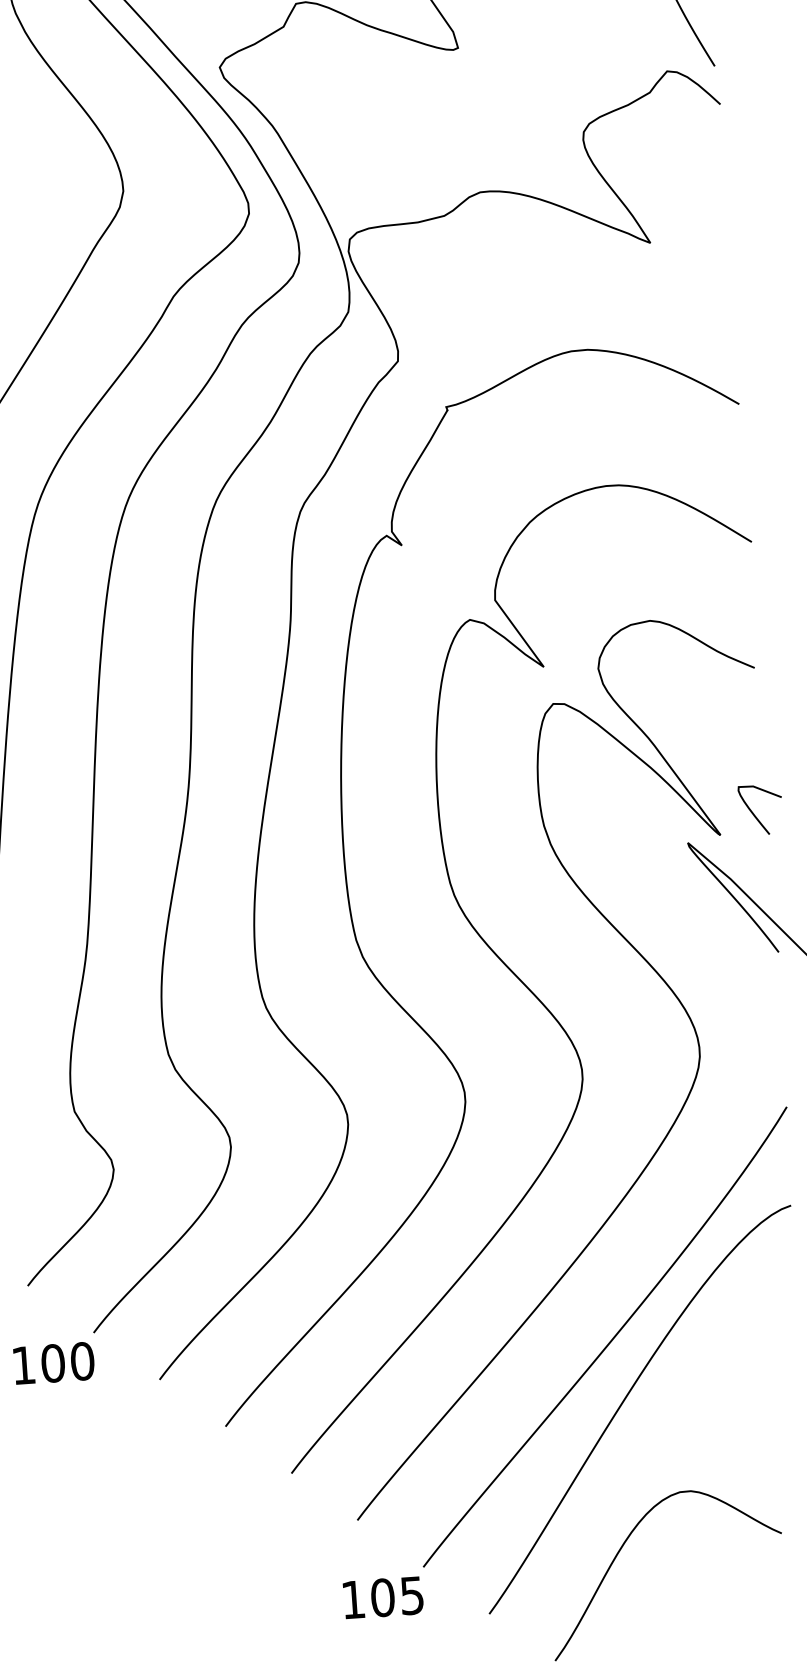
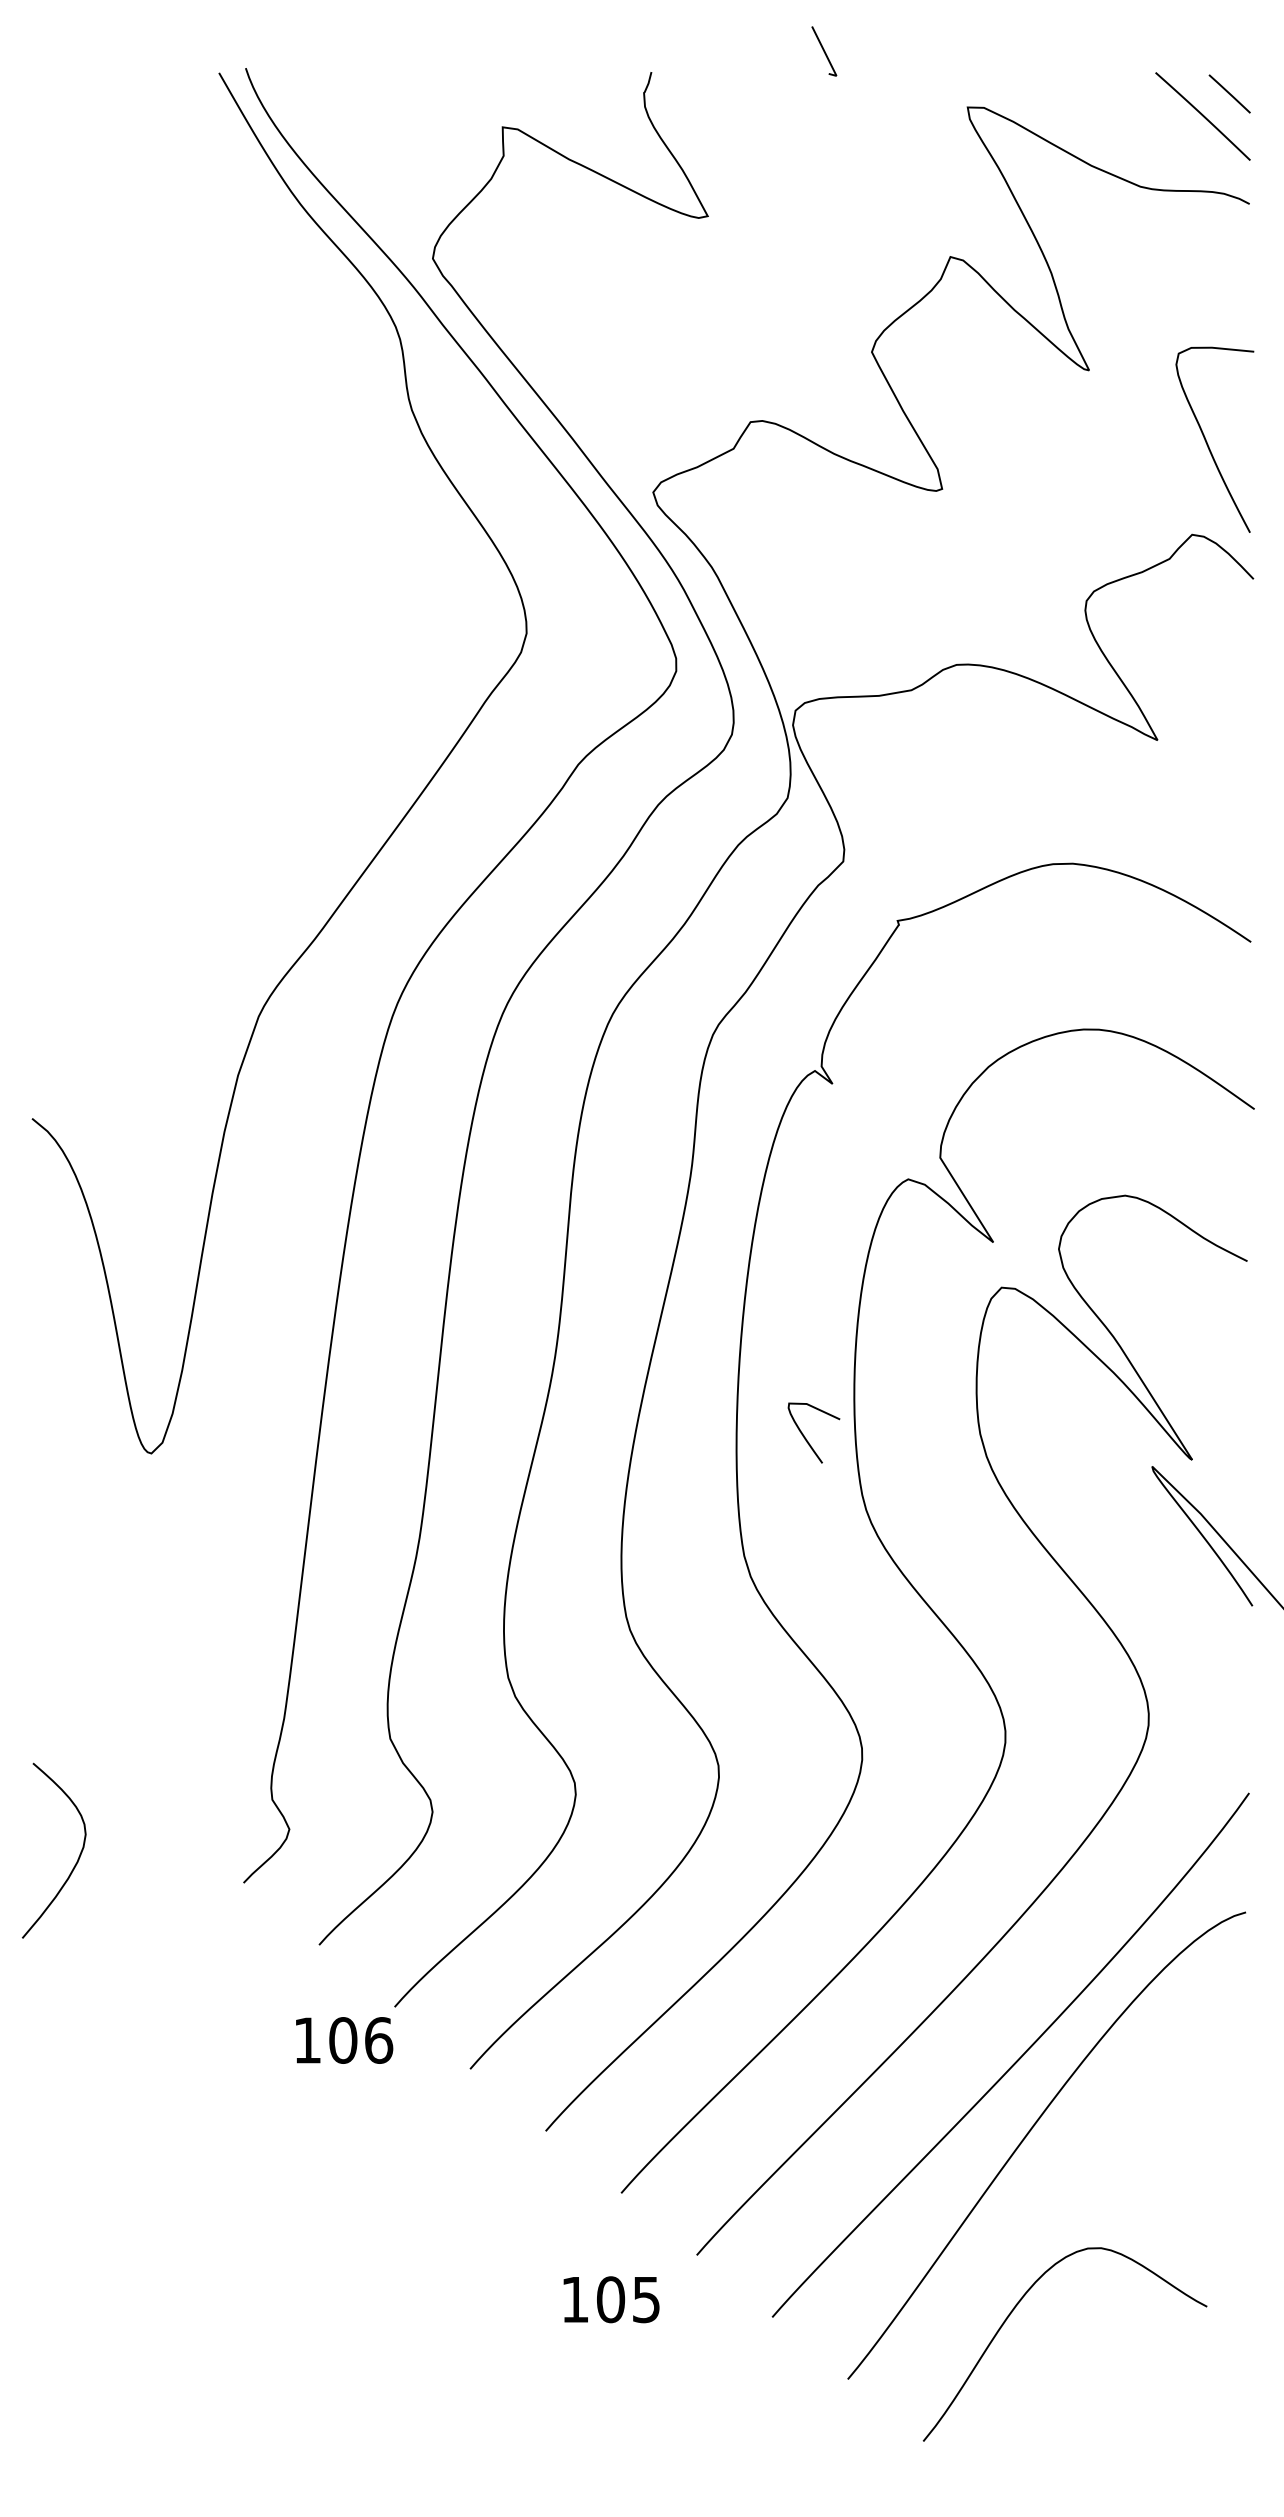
curve: (755, 814) -> (806, 1438), moved
text: (83, 1361) -> (379, 2040), 100 -> 106
text: (383, 1597) -> (611, 2299), moved

